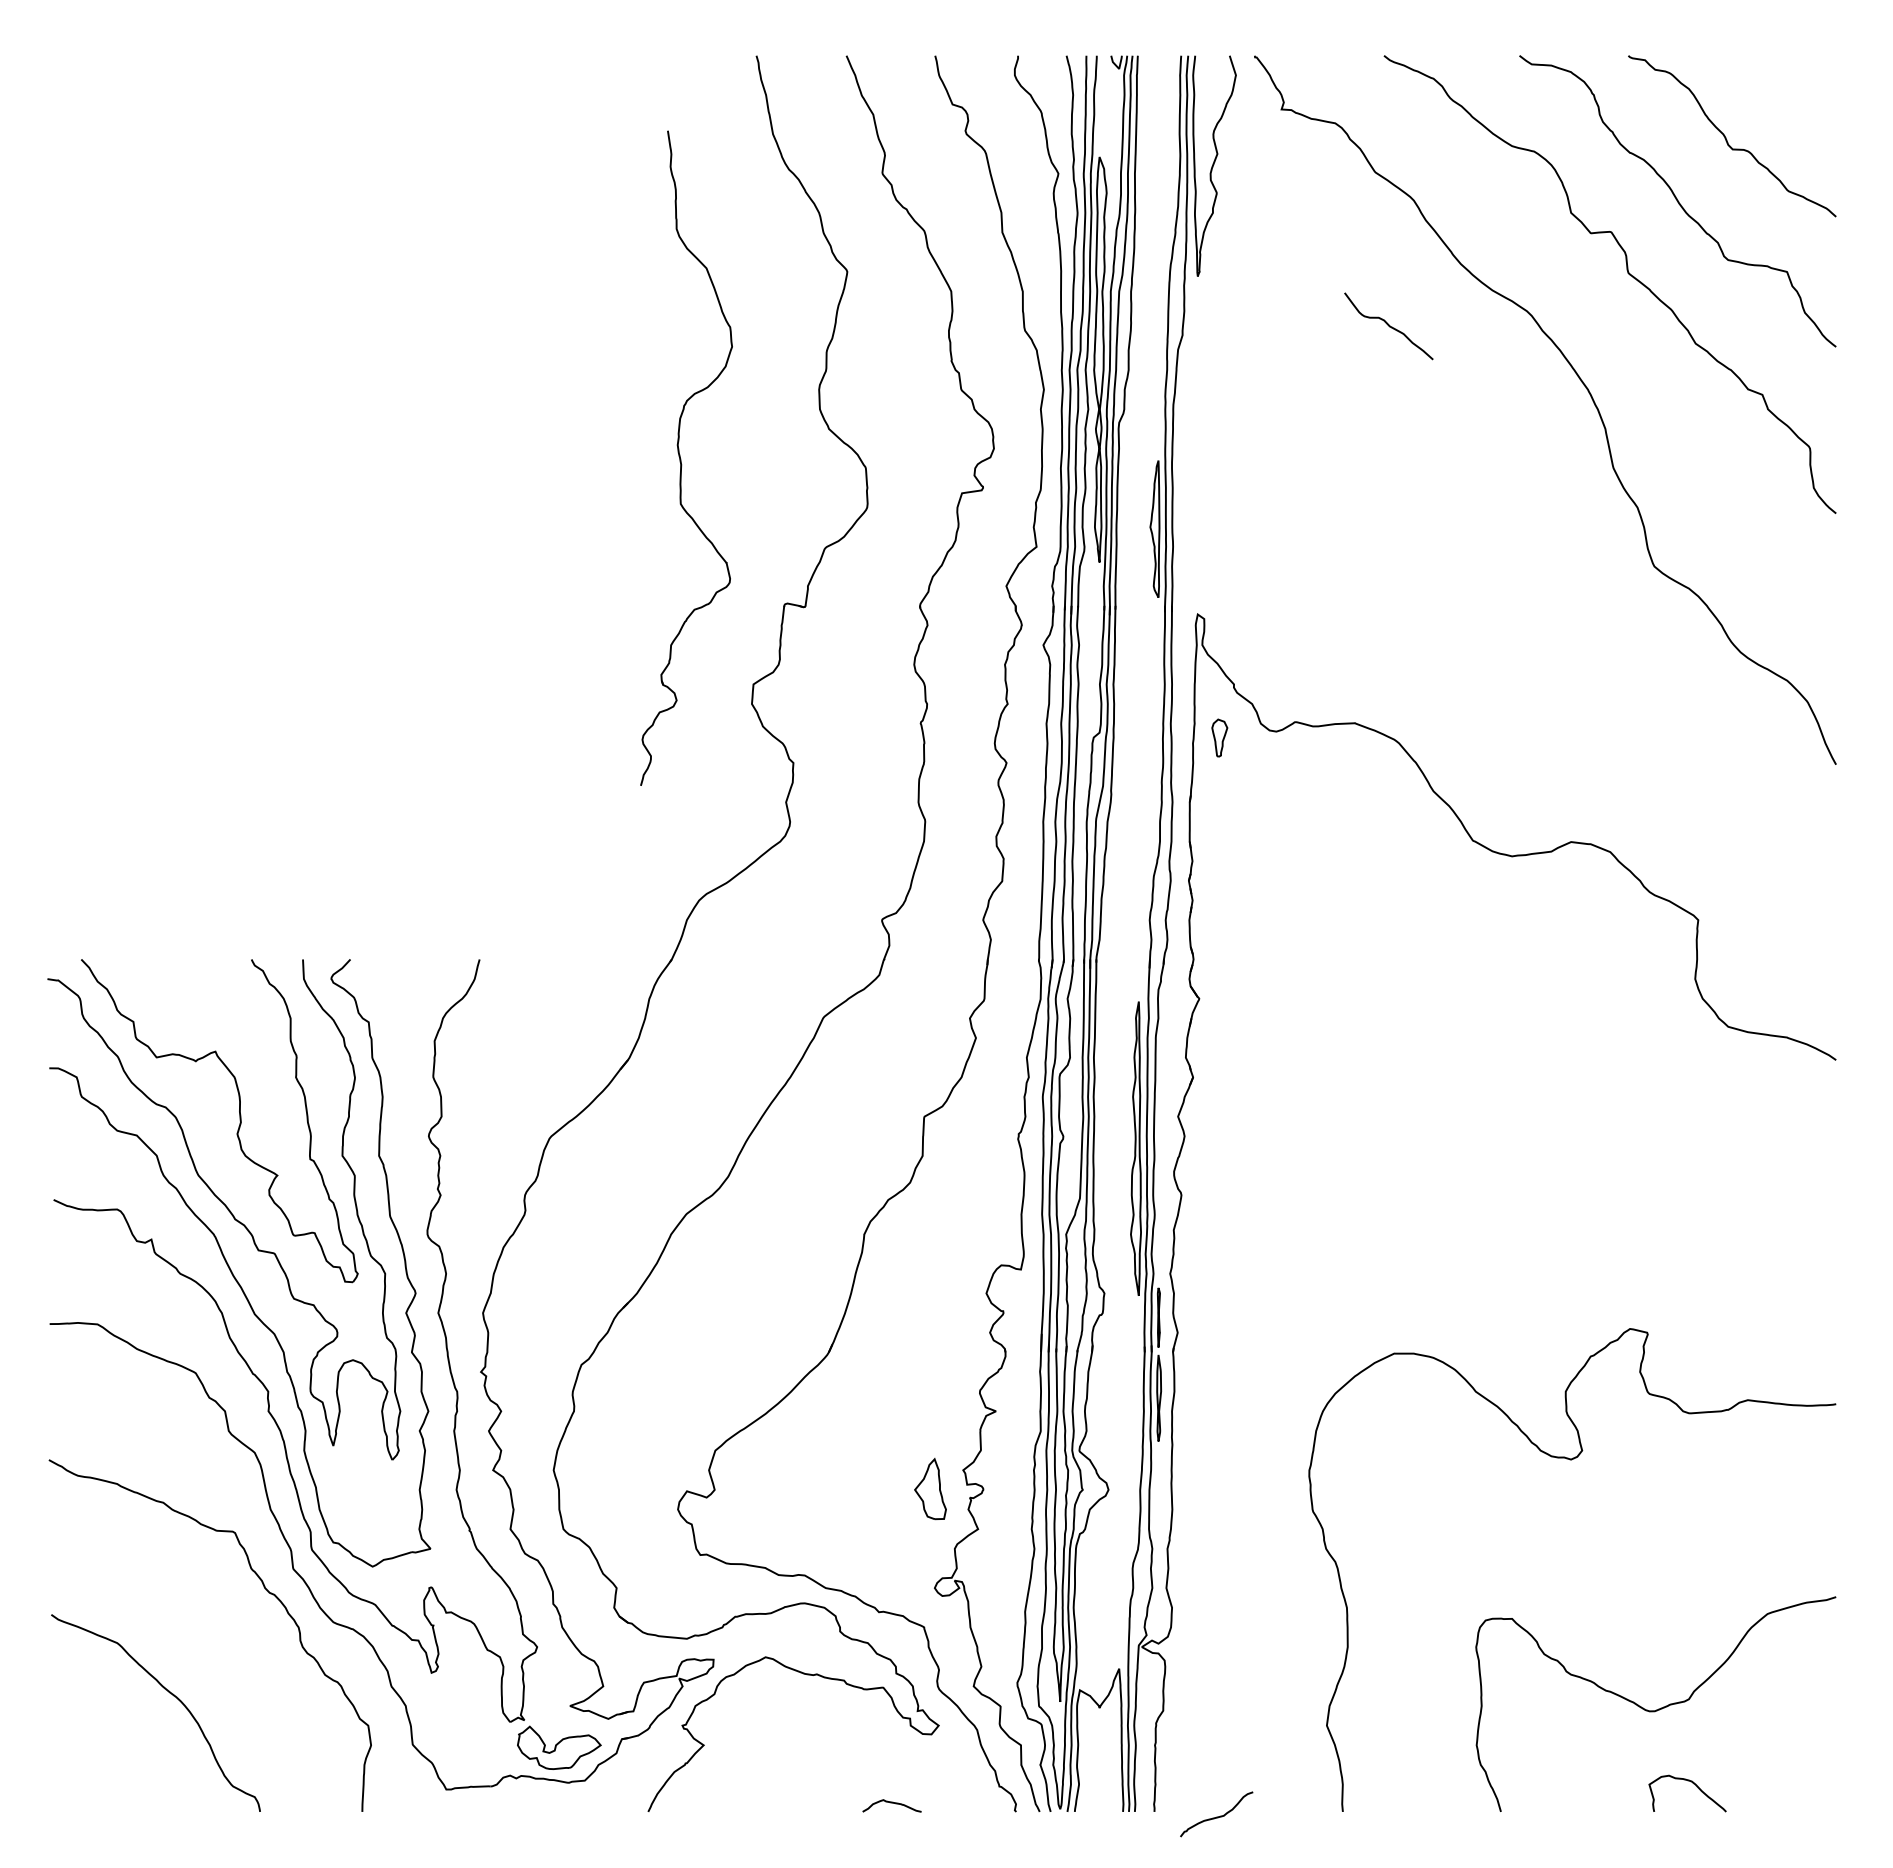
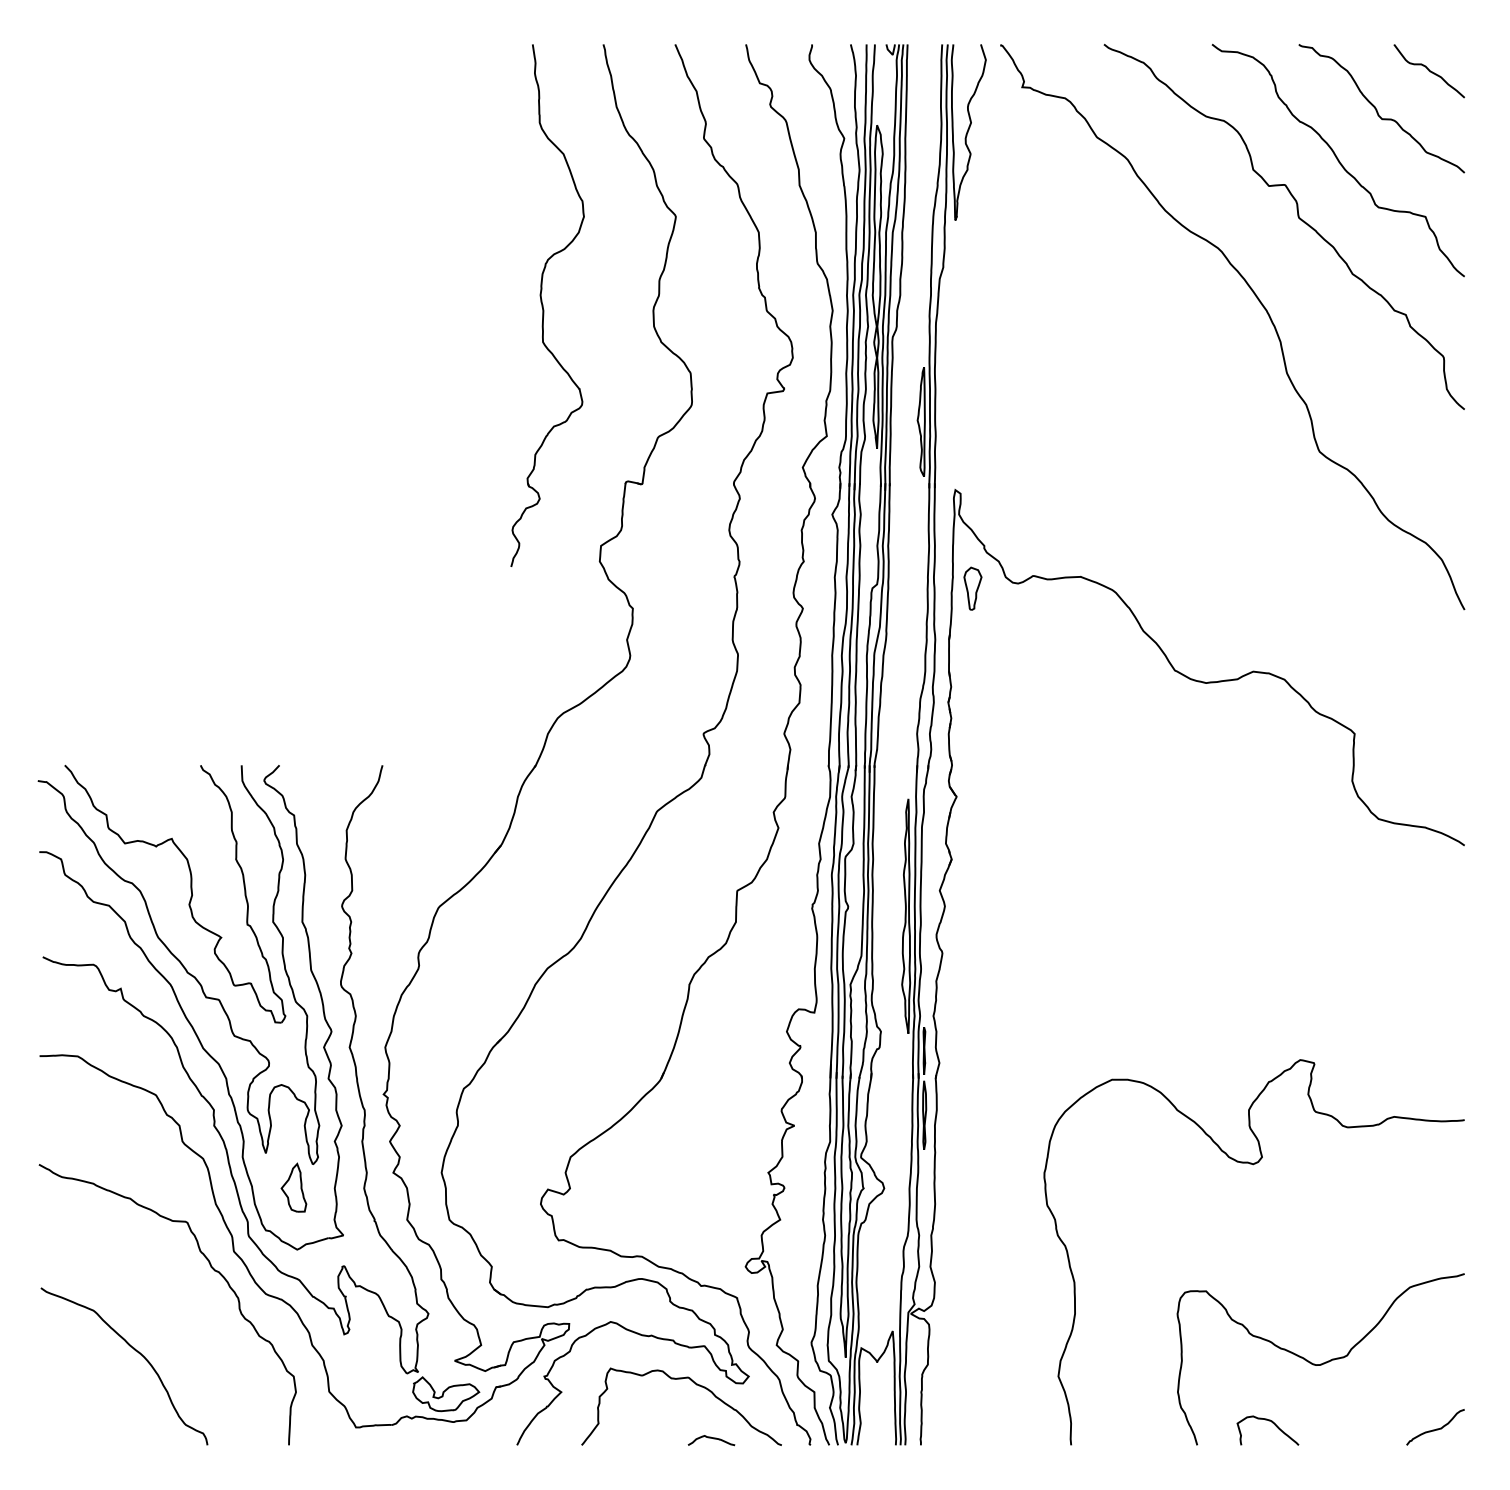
curve: (1388, 326) -> (1429, 71), moved
part: (686, 457) -> (547, 305), moved
part: (1219, 737) -> (972, 588), size x1.43
part: (930, 1488) -> (293, 1187), moved
curve: (871, 1735) -> (695, 1384), added
curve: (1693, 1784) -> (1272, 1423), moved
curve: (1216, 1816) -> (1435, 1429), moved

